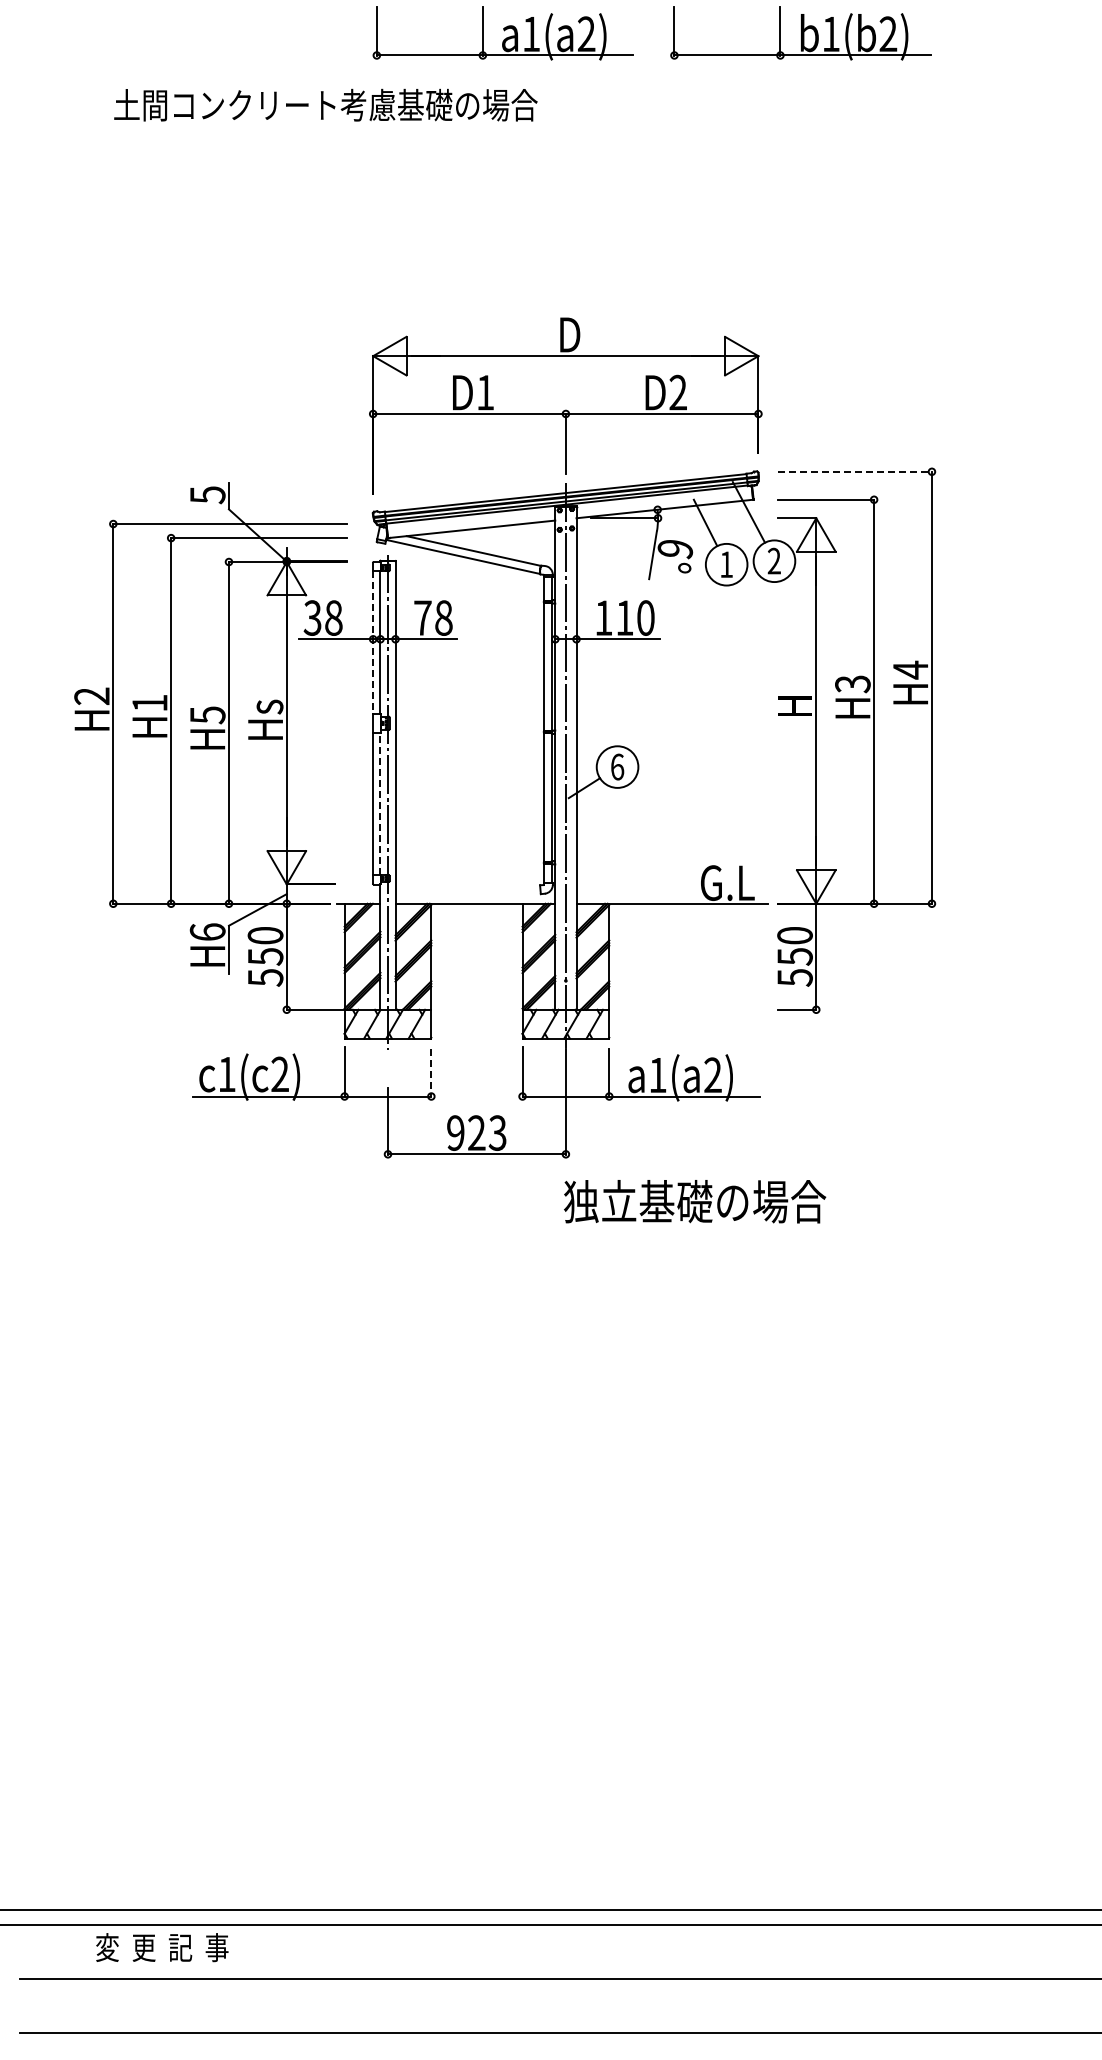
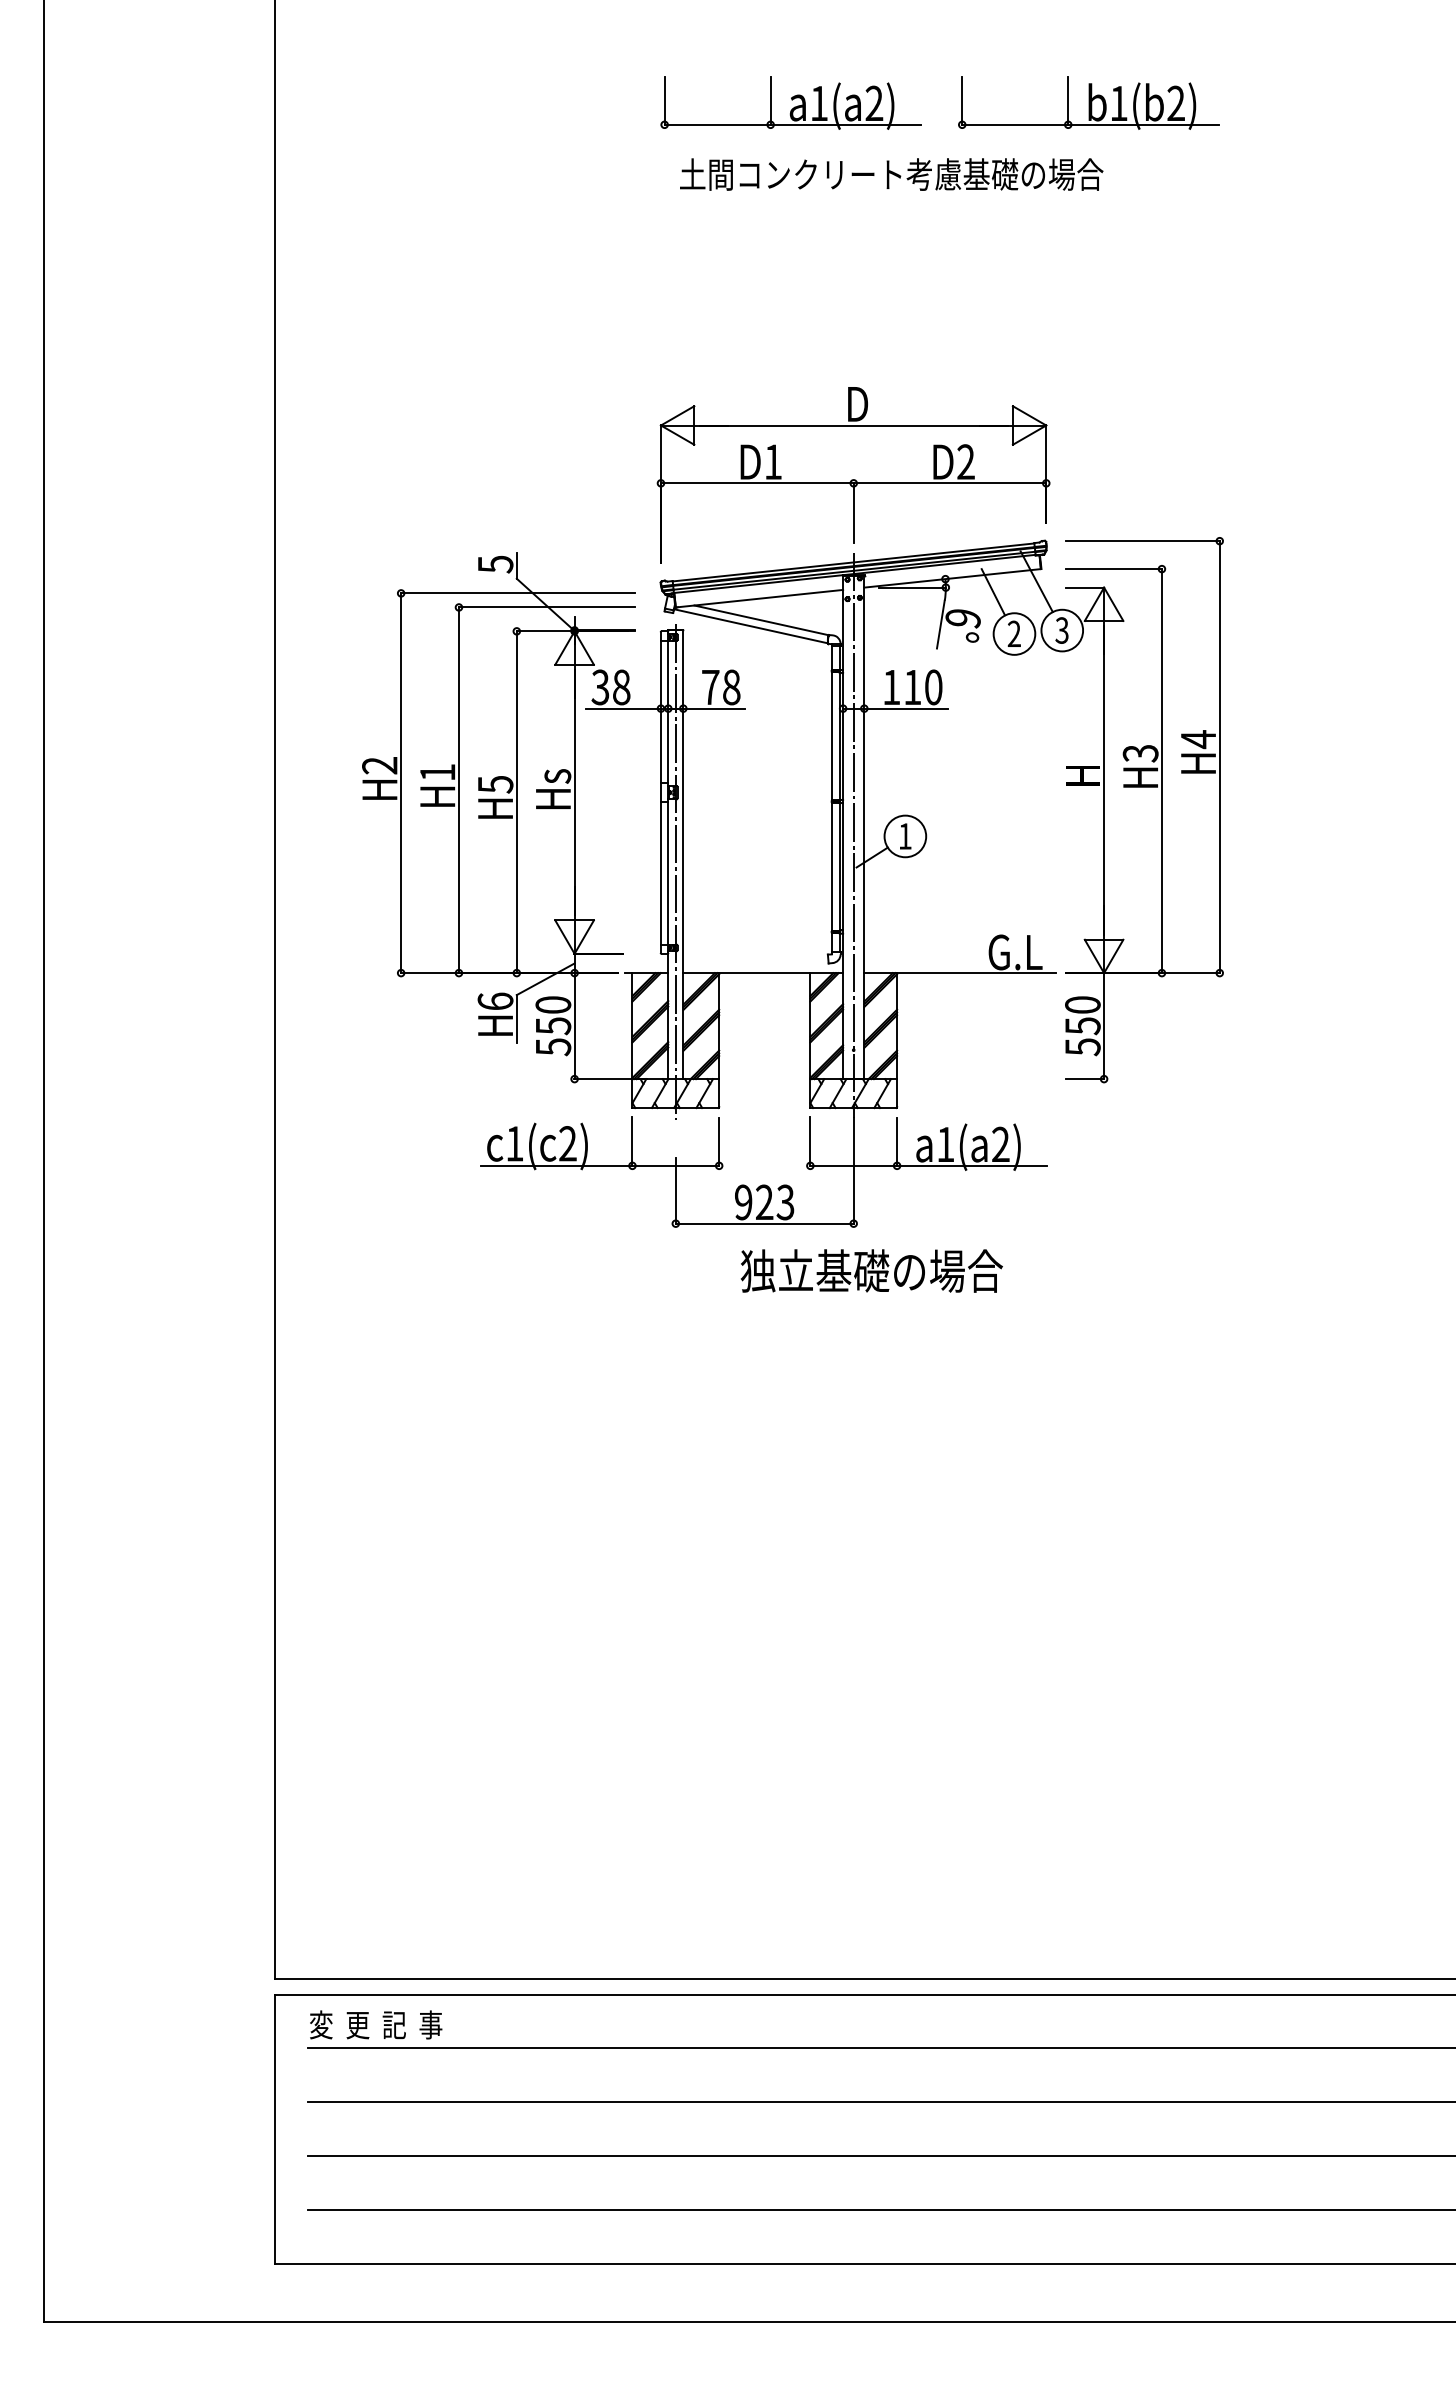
text: (325, 105) -> (891, 174), moved
line: (855, 472) -> (1143, 541), dashed -> solid
text: (773, 561) -> (1061, 630), 2 -> 3
text: (725, 564) -> (1013, 633), 1 -> 2
line: (372, 643) -> (660, 712), dashed -> solid
text: (617, 767) -> (905, 836), 6 -> 1
line: (380, 803) -> (668, 872), dashed -> solid
line: (431, 1073) -> (719, 1142), dashed -> solid
text: (694, 1201) -> (871, 1270), moved
text: (162, 1947) -> (376, 2024), moved

